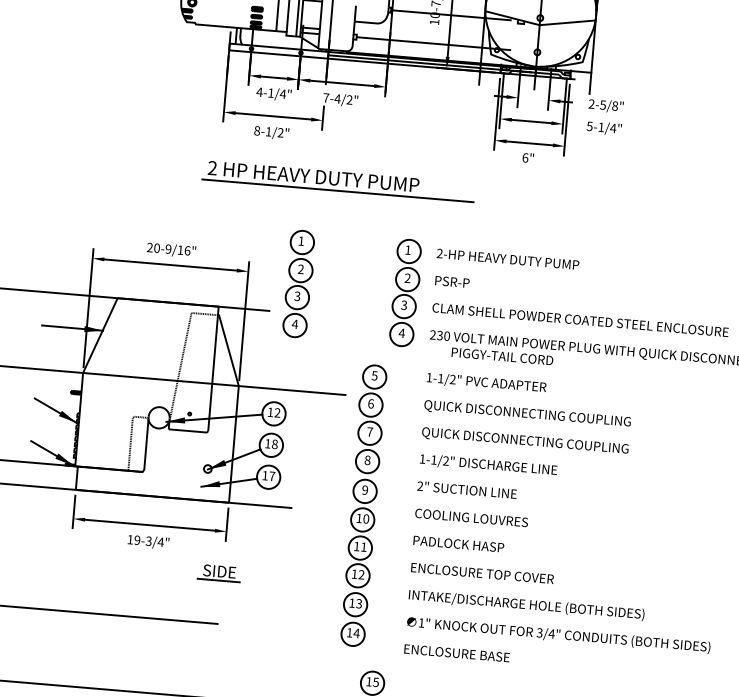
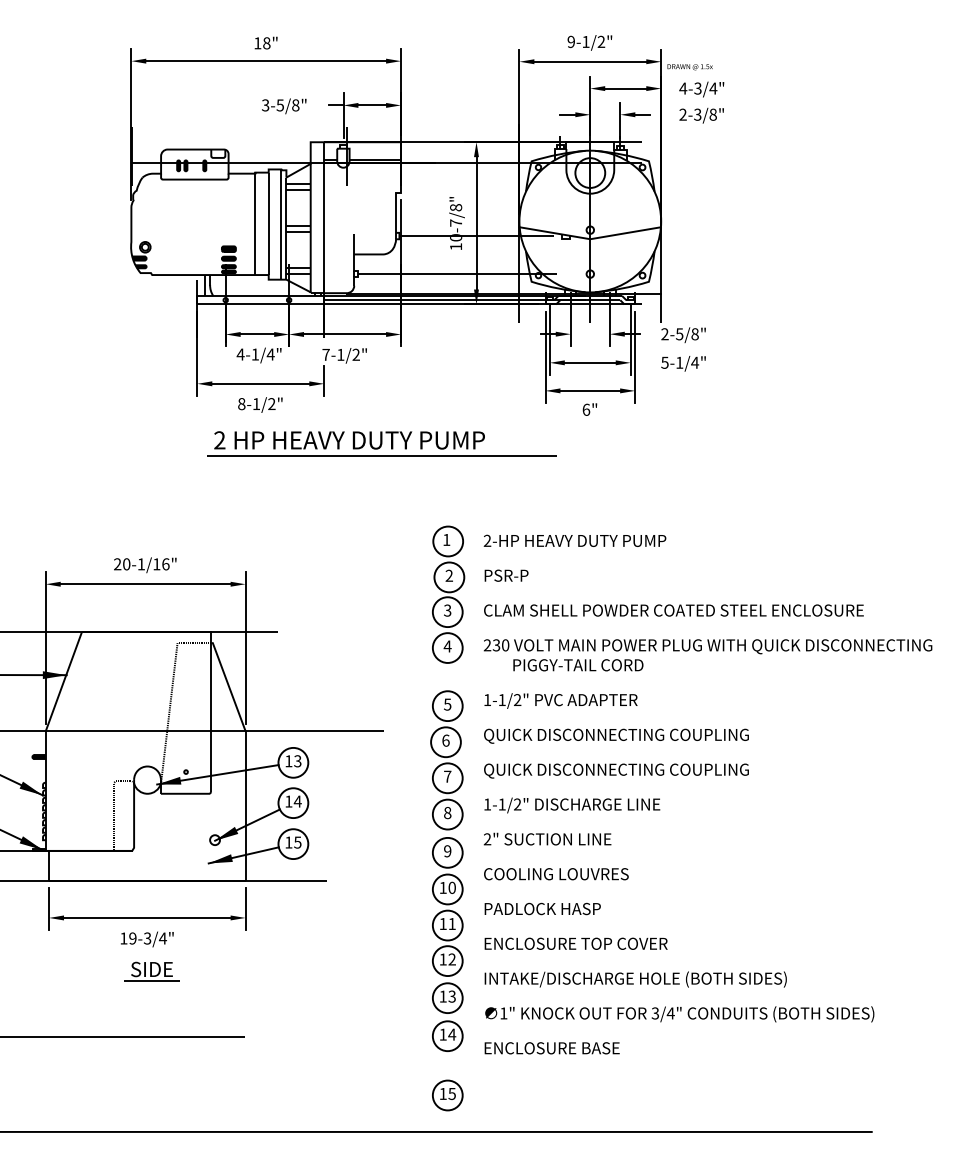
text: (337, 98) -> (340, 354), 7-4/2" -> 7-1/2"
part: (338, 181) -> (381, 443), moved
text: (167, 249) -> (140, 564), 20-9/16" -> 20-1/16"
part: (299, 283) -> (311, 594), removed
text: (277, 413) -> (297, 761), 12 -> 13
text: (274, 444) -> (297, 801), 18 -> 14
text: (271, 476) -> (297, 842), 17 -> 15
part: (362, 505) -> (446, 870), moved
part: (219, 573) -> (151, 971), moved

